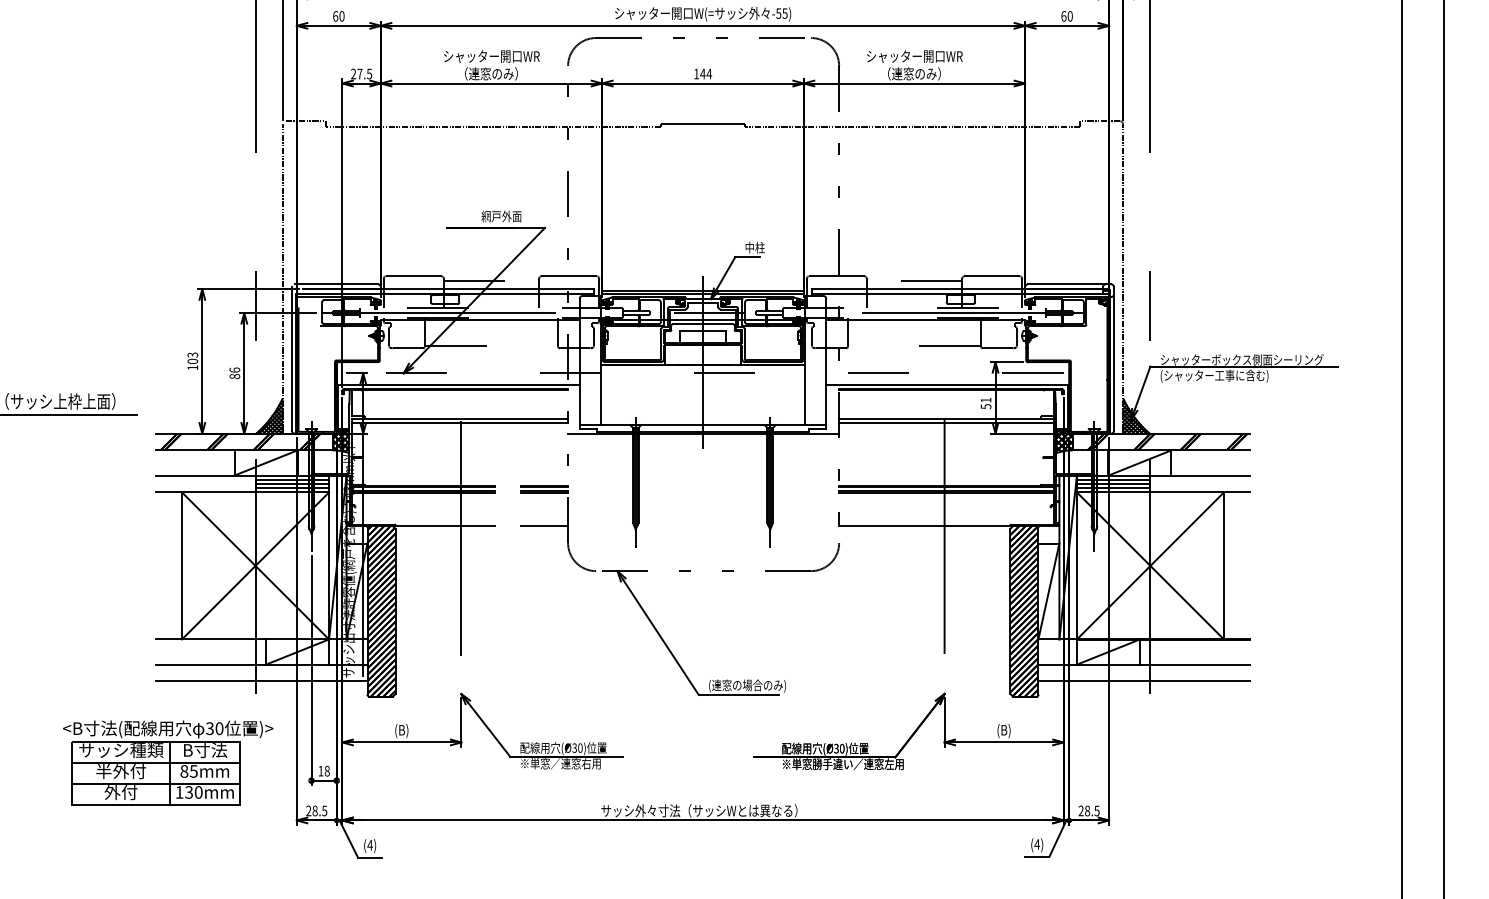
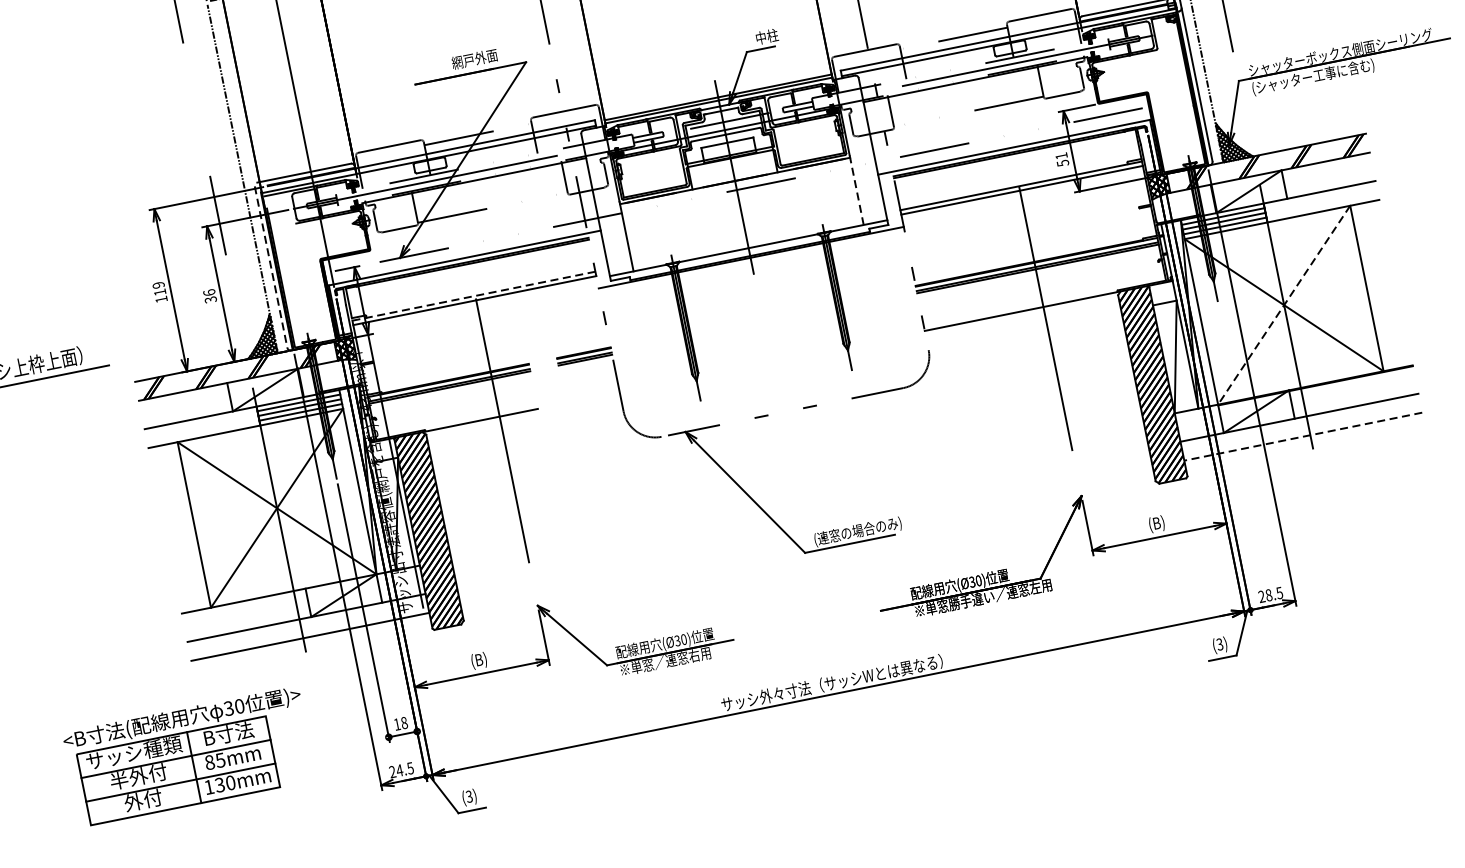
text: (192, 357) -> (158, 288), 103 -> 119
line: (291, 359) -> (270, 267), solid -> dashed
text: (234, 376) -> (210, 299), 86 -> 36
line: (805, 394) -> (857, 190), solid -> dashed
line: (460, 418) -> (474, 295), solid -> dashed
line: (544, 526) -> (593, 398), removed
line: (1150, 565) -> (1284, 304), solid -> dashed
line: (1144, 681) -> (1303, 436), solid -> dashed
part: (168, 762) -> (189, 756), moved
text: (314, 810) -> (398, 770), 28.5 -> 24.5
text: (1036, 844) -> (1219, 644), (4) -> (3)
text: (369, 845) -> (468, 797), (4) -> (3)

